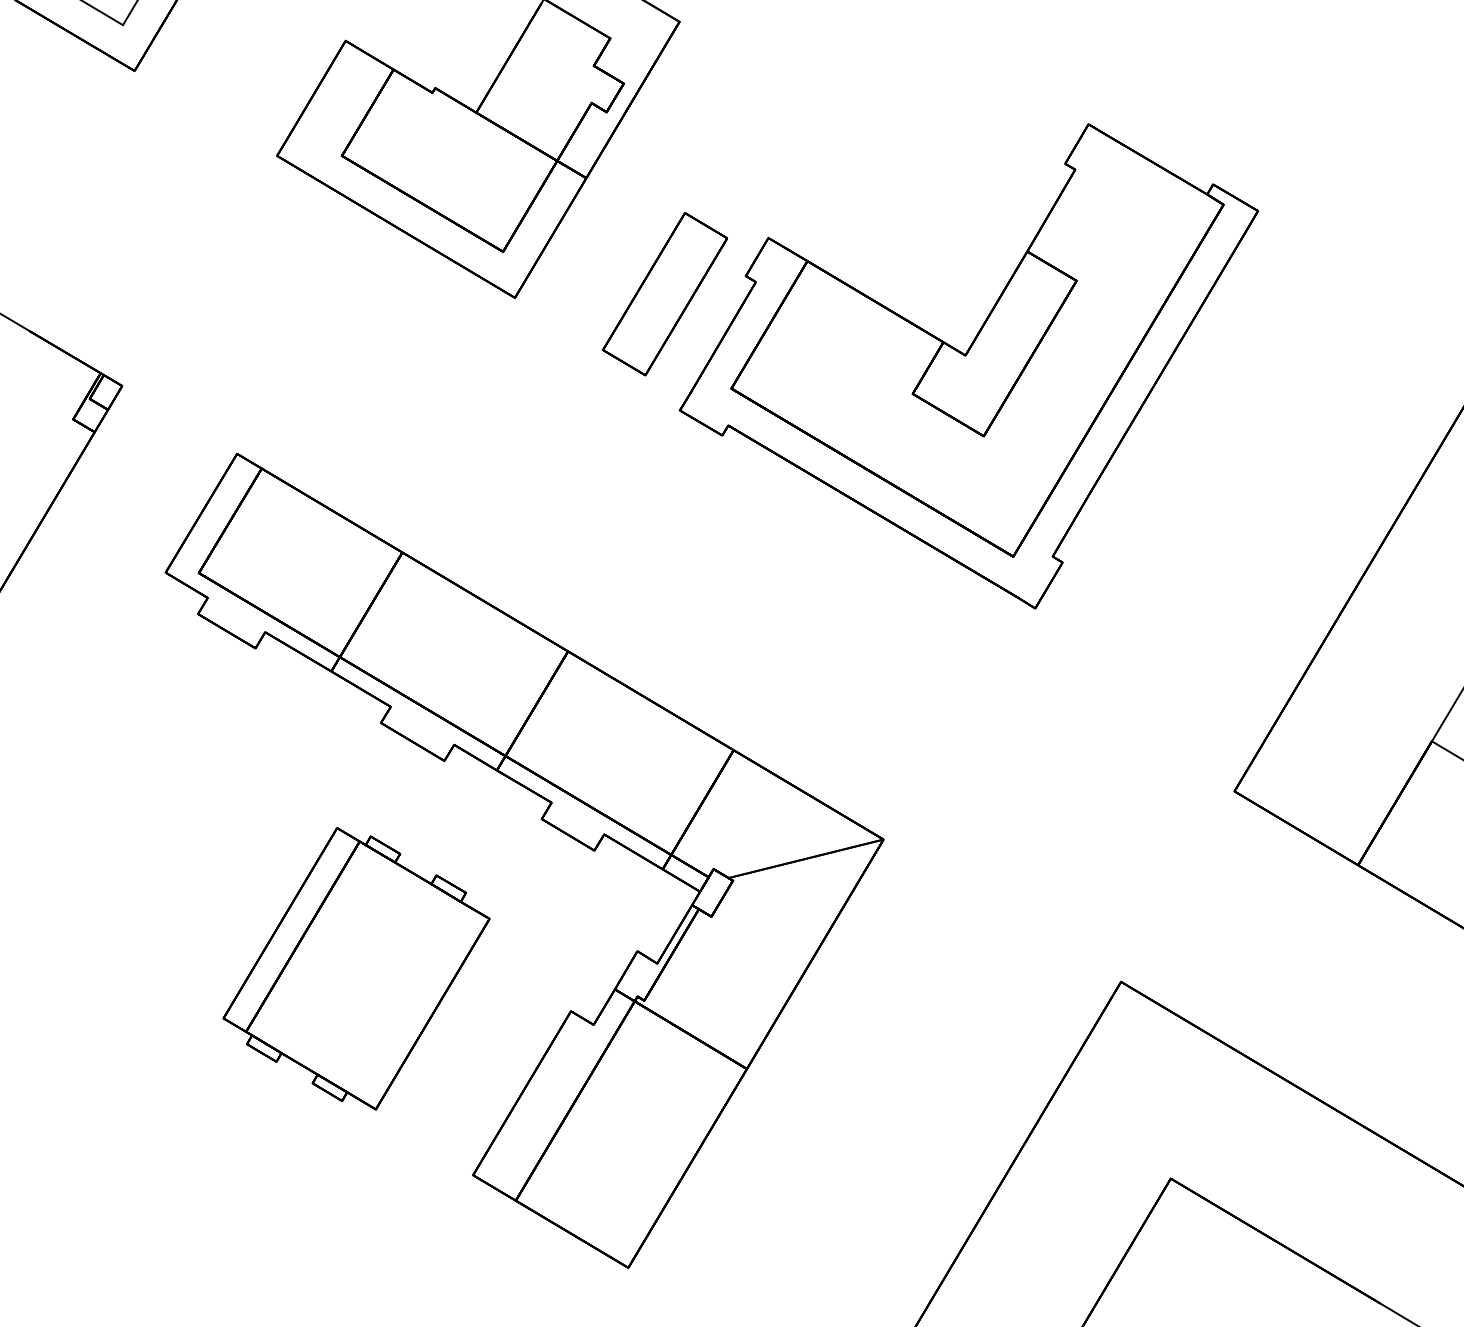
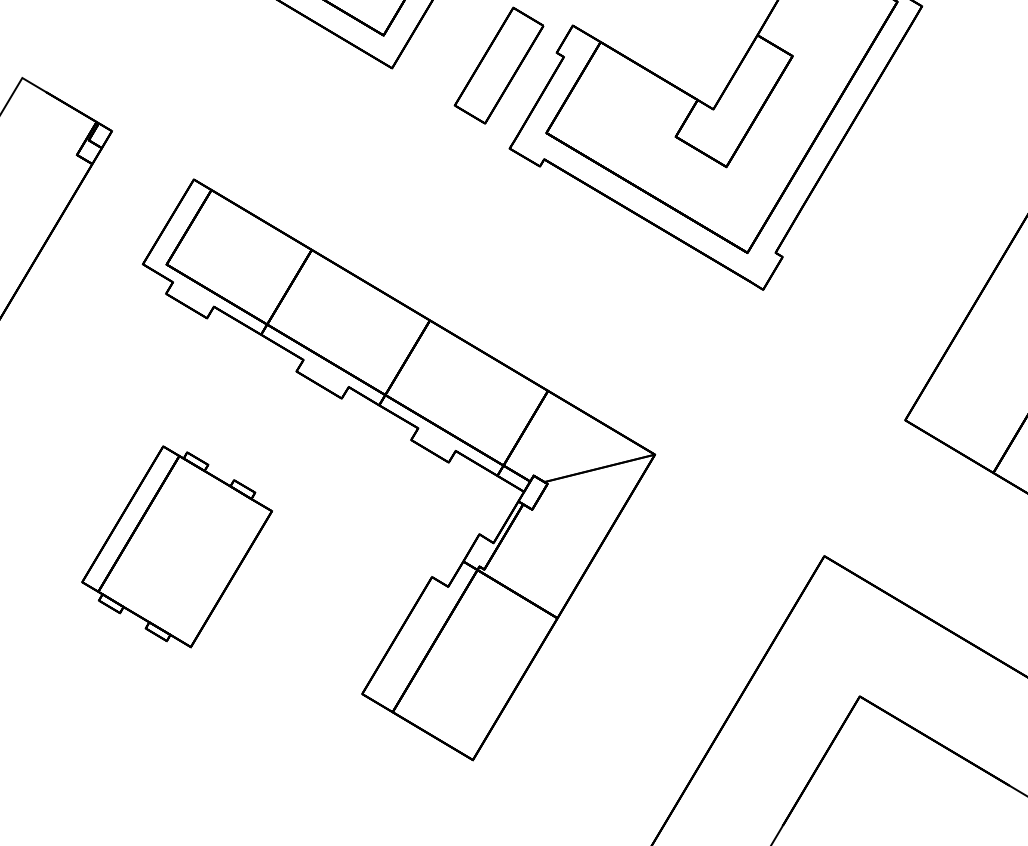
part: (356, 968) -> (177, 546), moved

